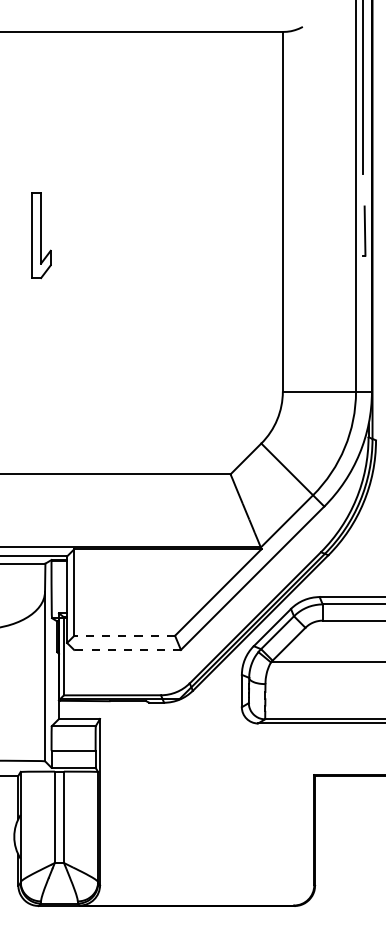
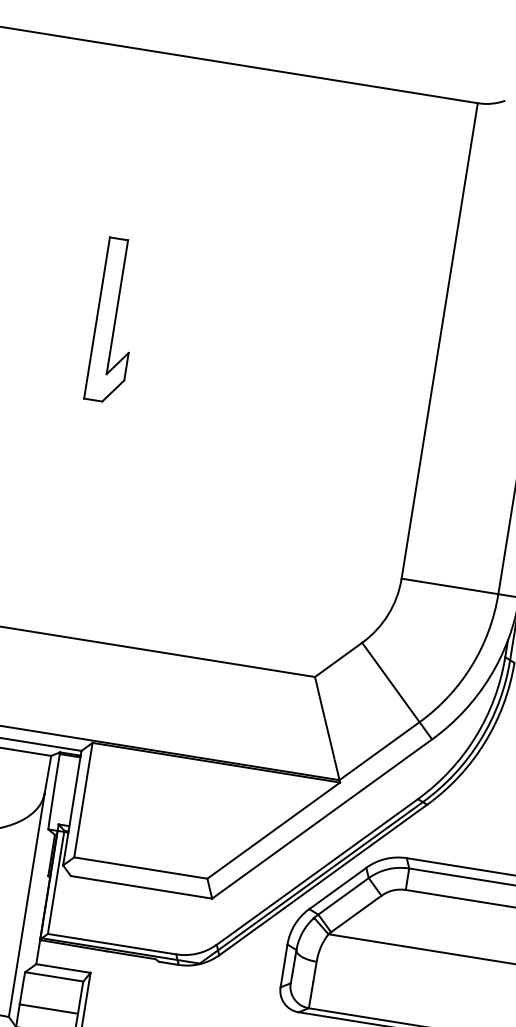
part: (40, 235) -> (114, 320), size x1.43
line: (124, 635) -> (140, 867), dashed -> solid
line: (127, 649) -> (141, 886), dashed -> solid

